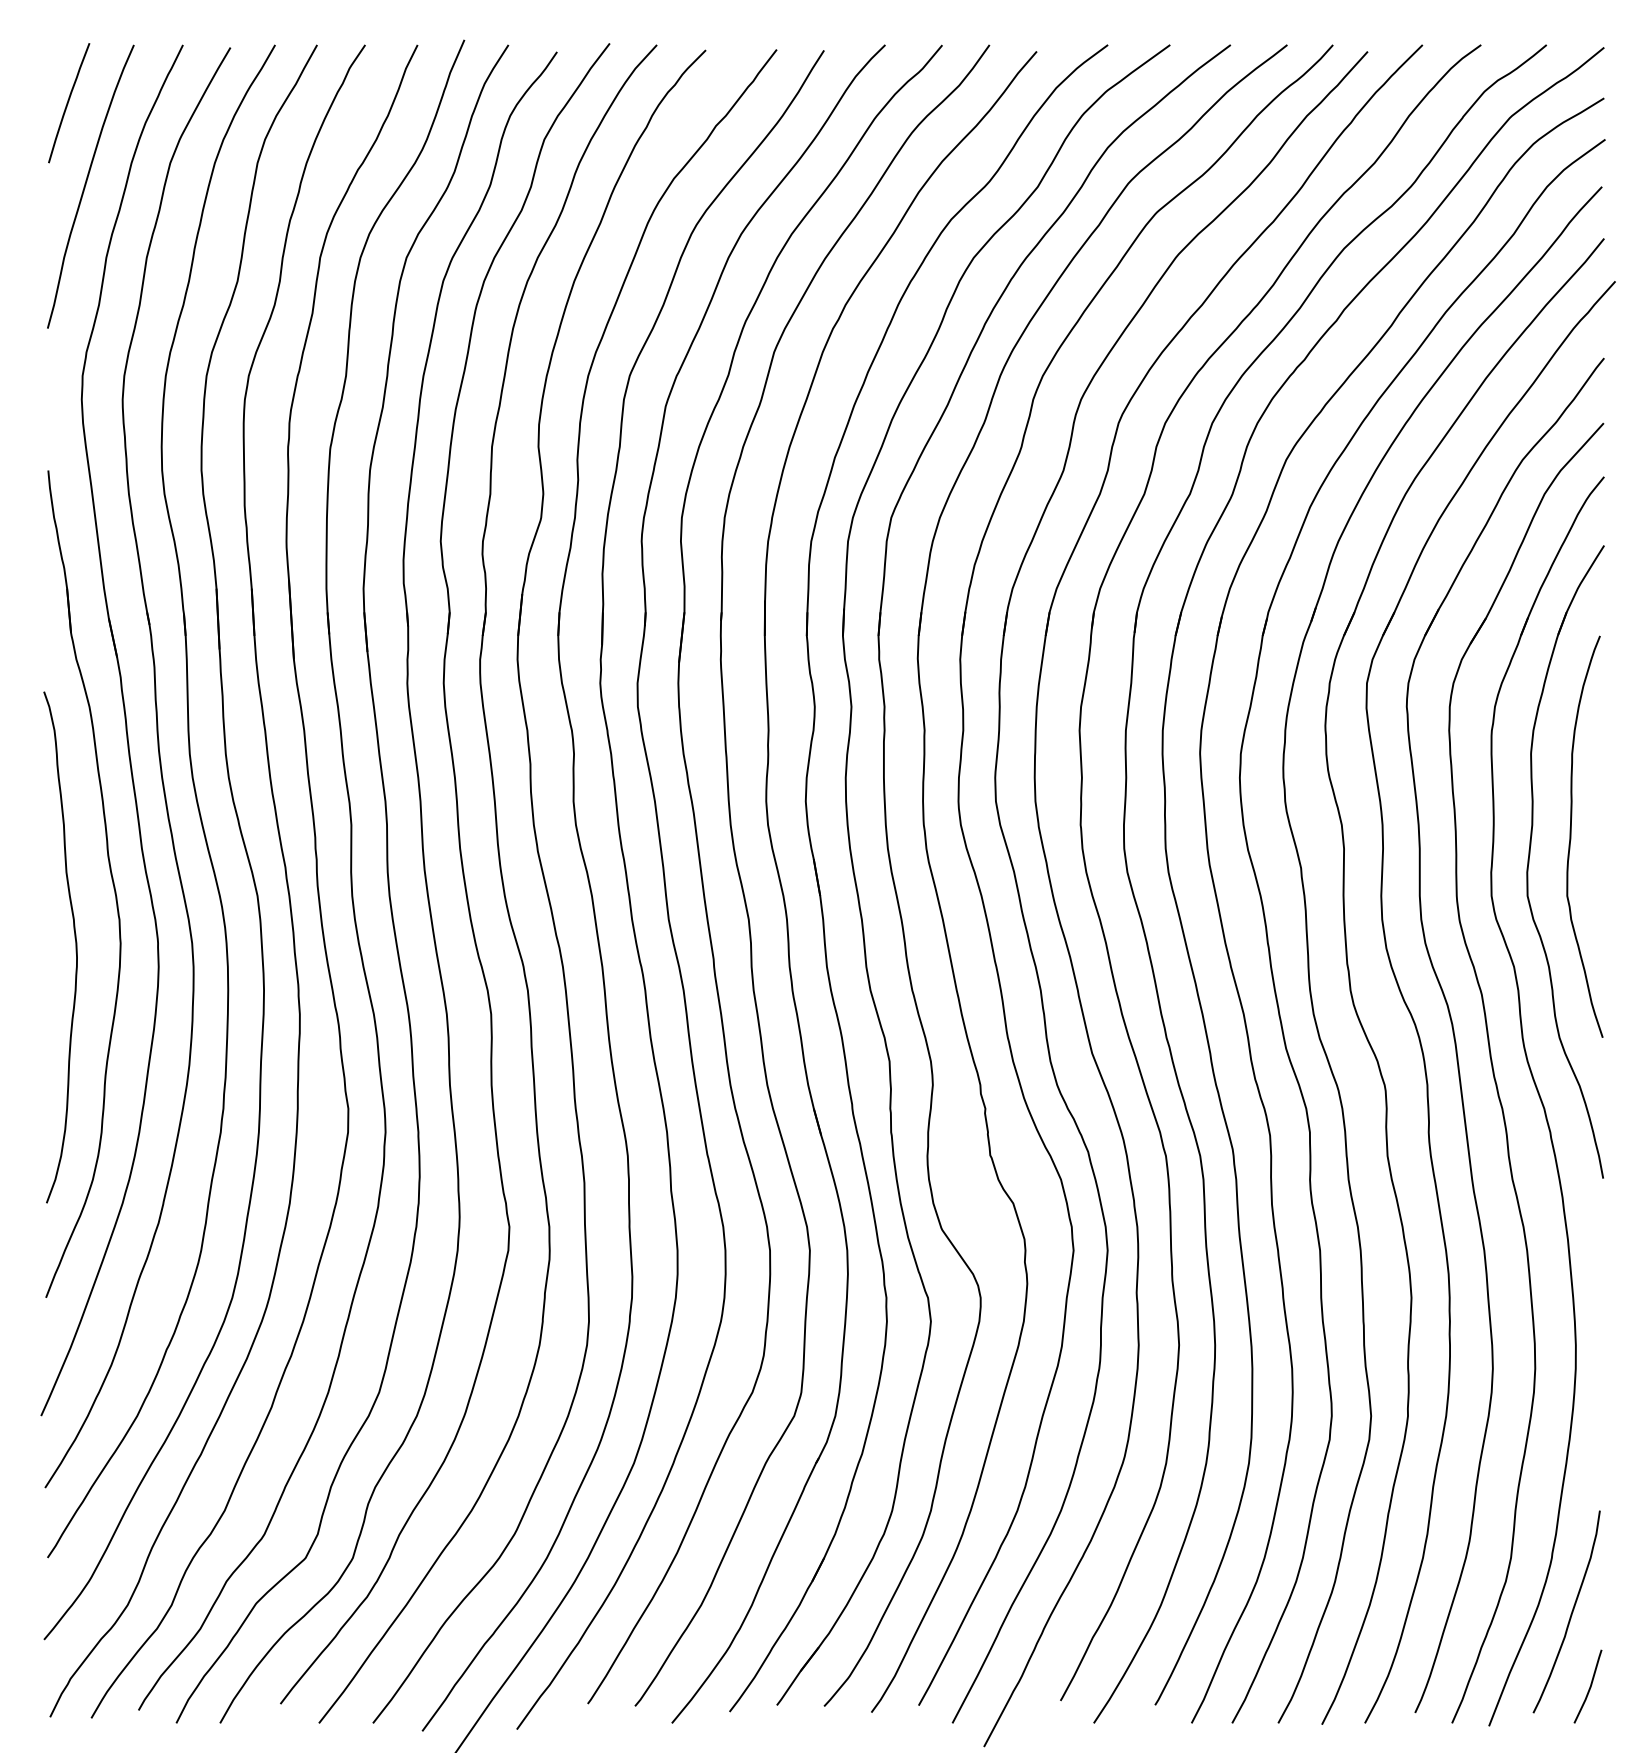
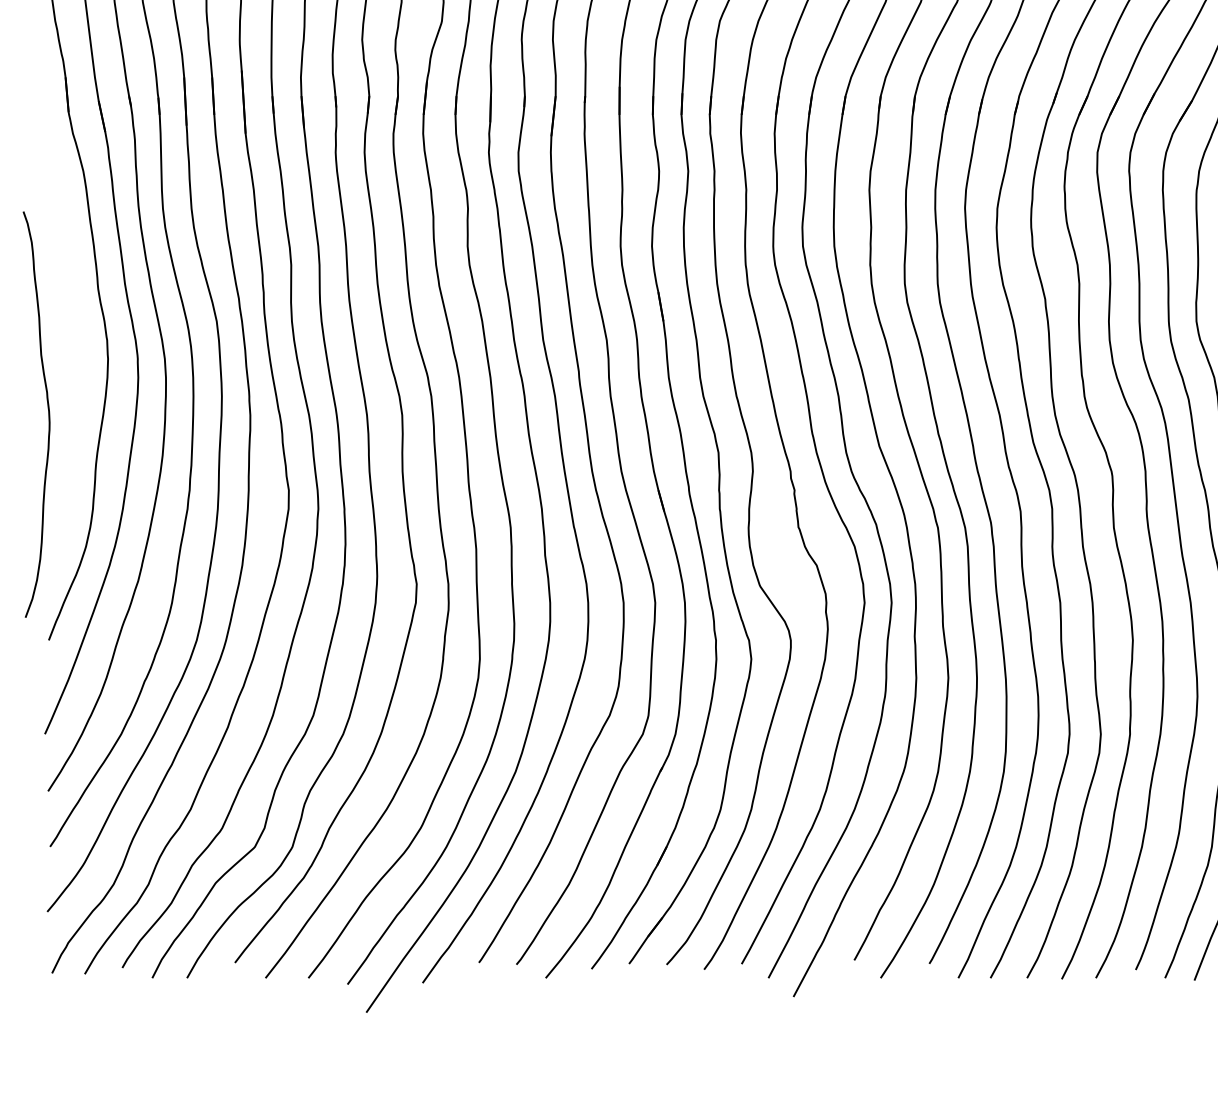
curve: (75, 947) -> (48, 414), moved

